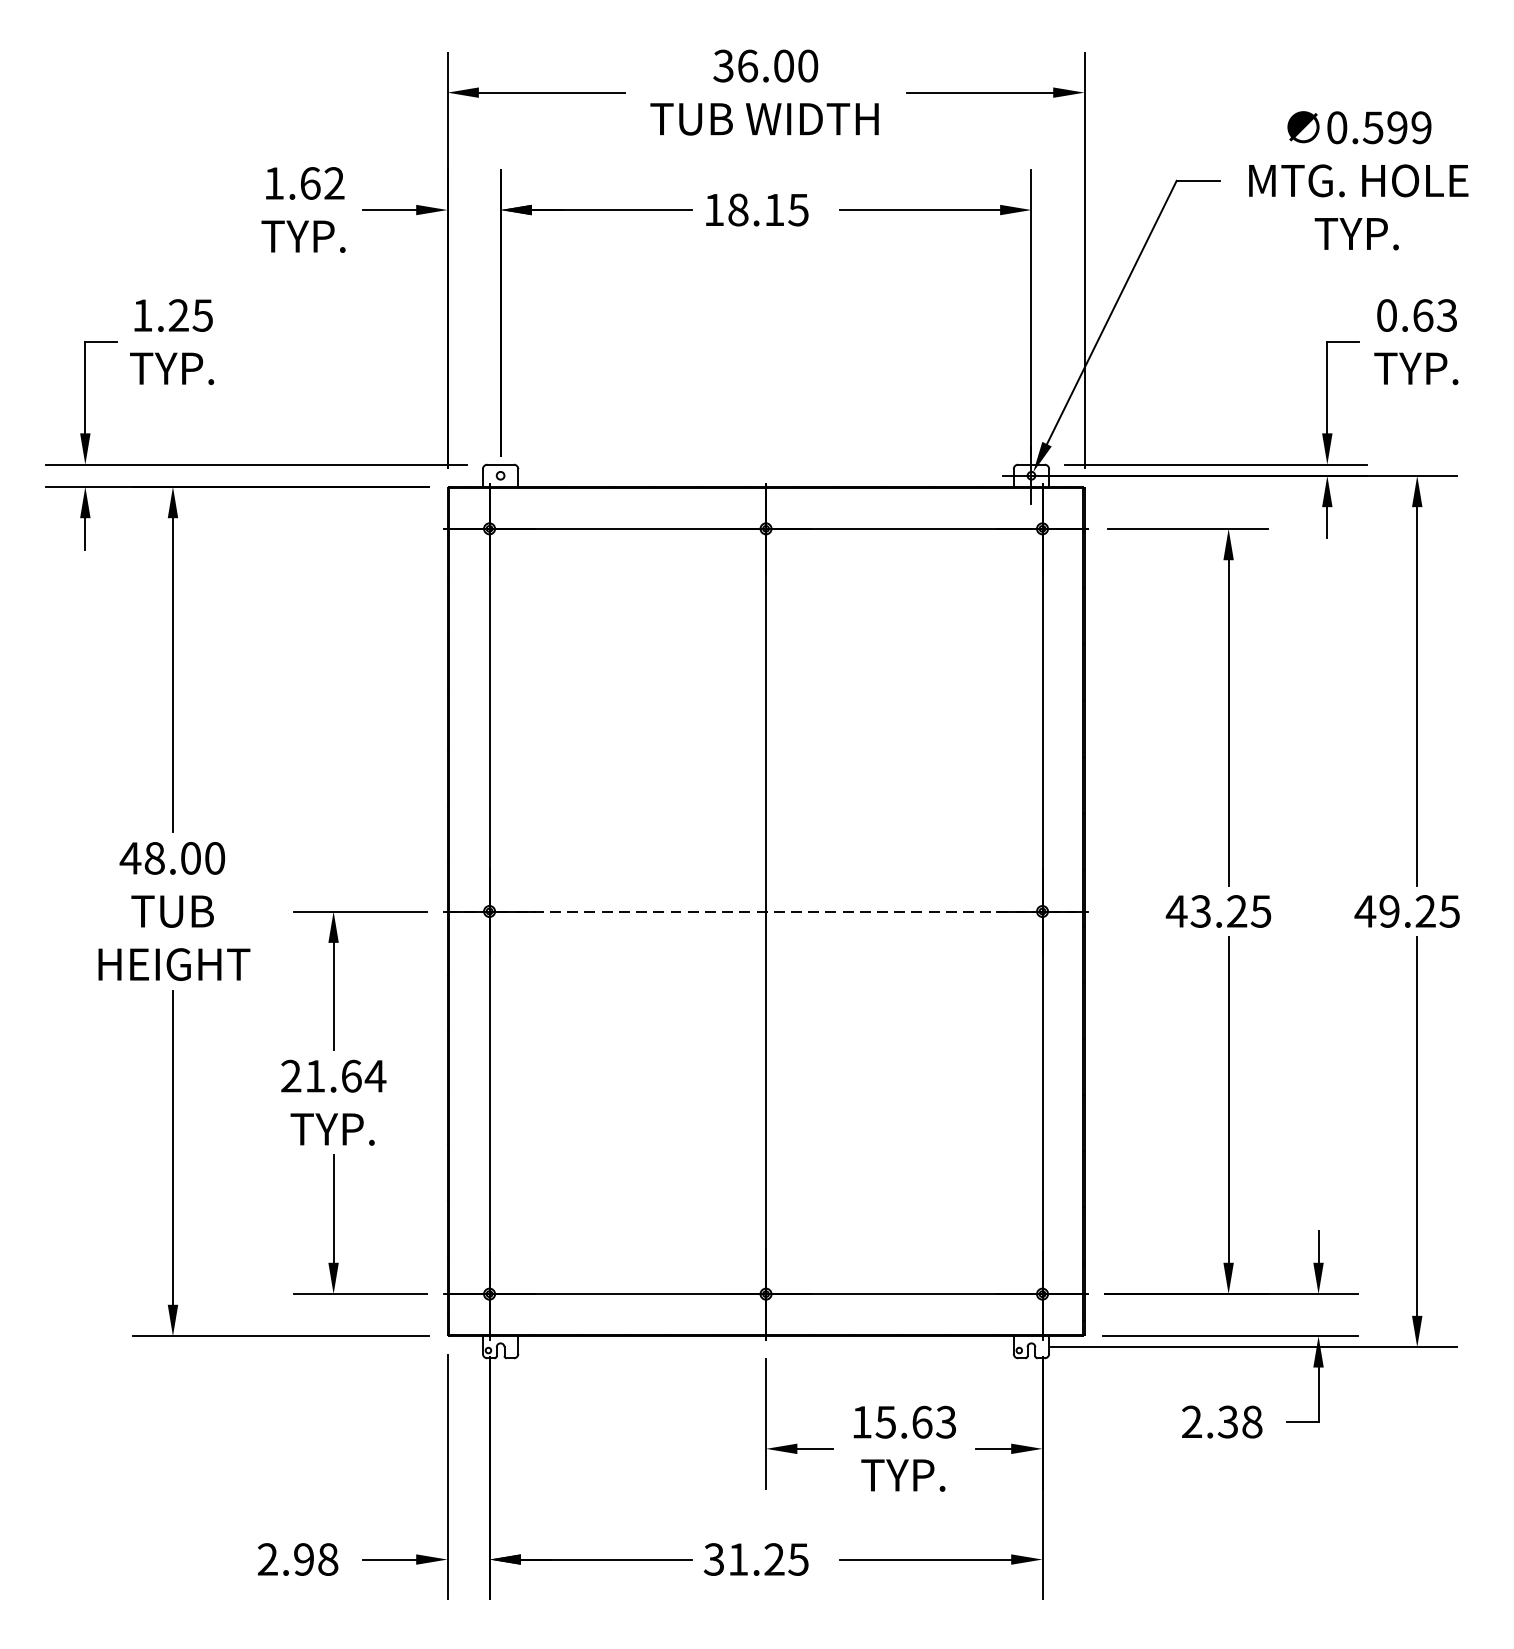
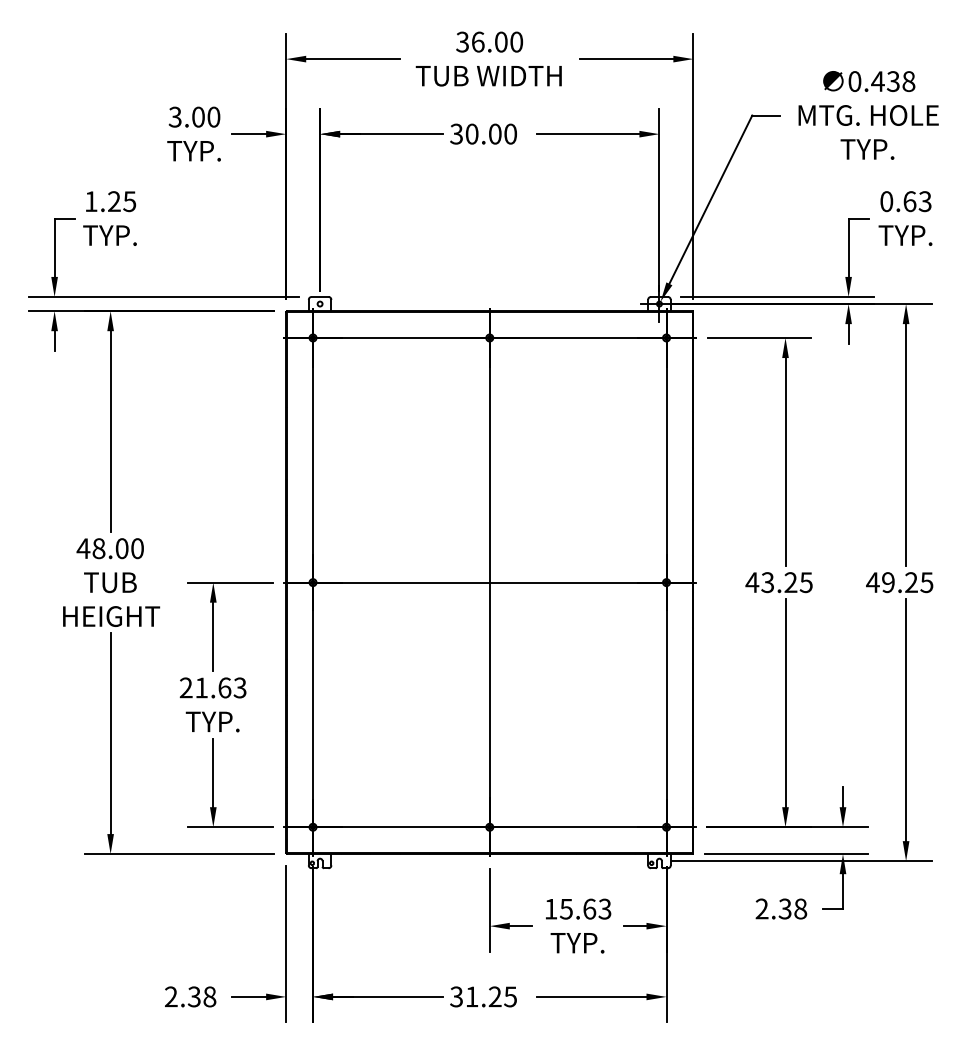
text: (1397, 127) -> (893, 81), 0.599 -> 0.438
text: (304, 182) -> (194, 116), 1.62 -> 3.00
text: (756, 208) -> (483, 133), 18.15 -> 30.00
line: (767, 911) -> (490, 582), dashed -> solid
text: (376, 1075) -> (240, 687), 21.64 -> 21.63
text: (302, 1558) -> (193, 996), 2.98 -> 2.38

